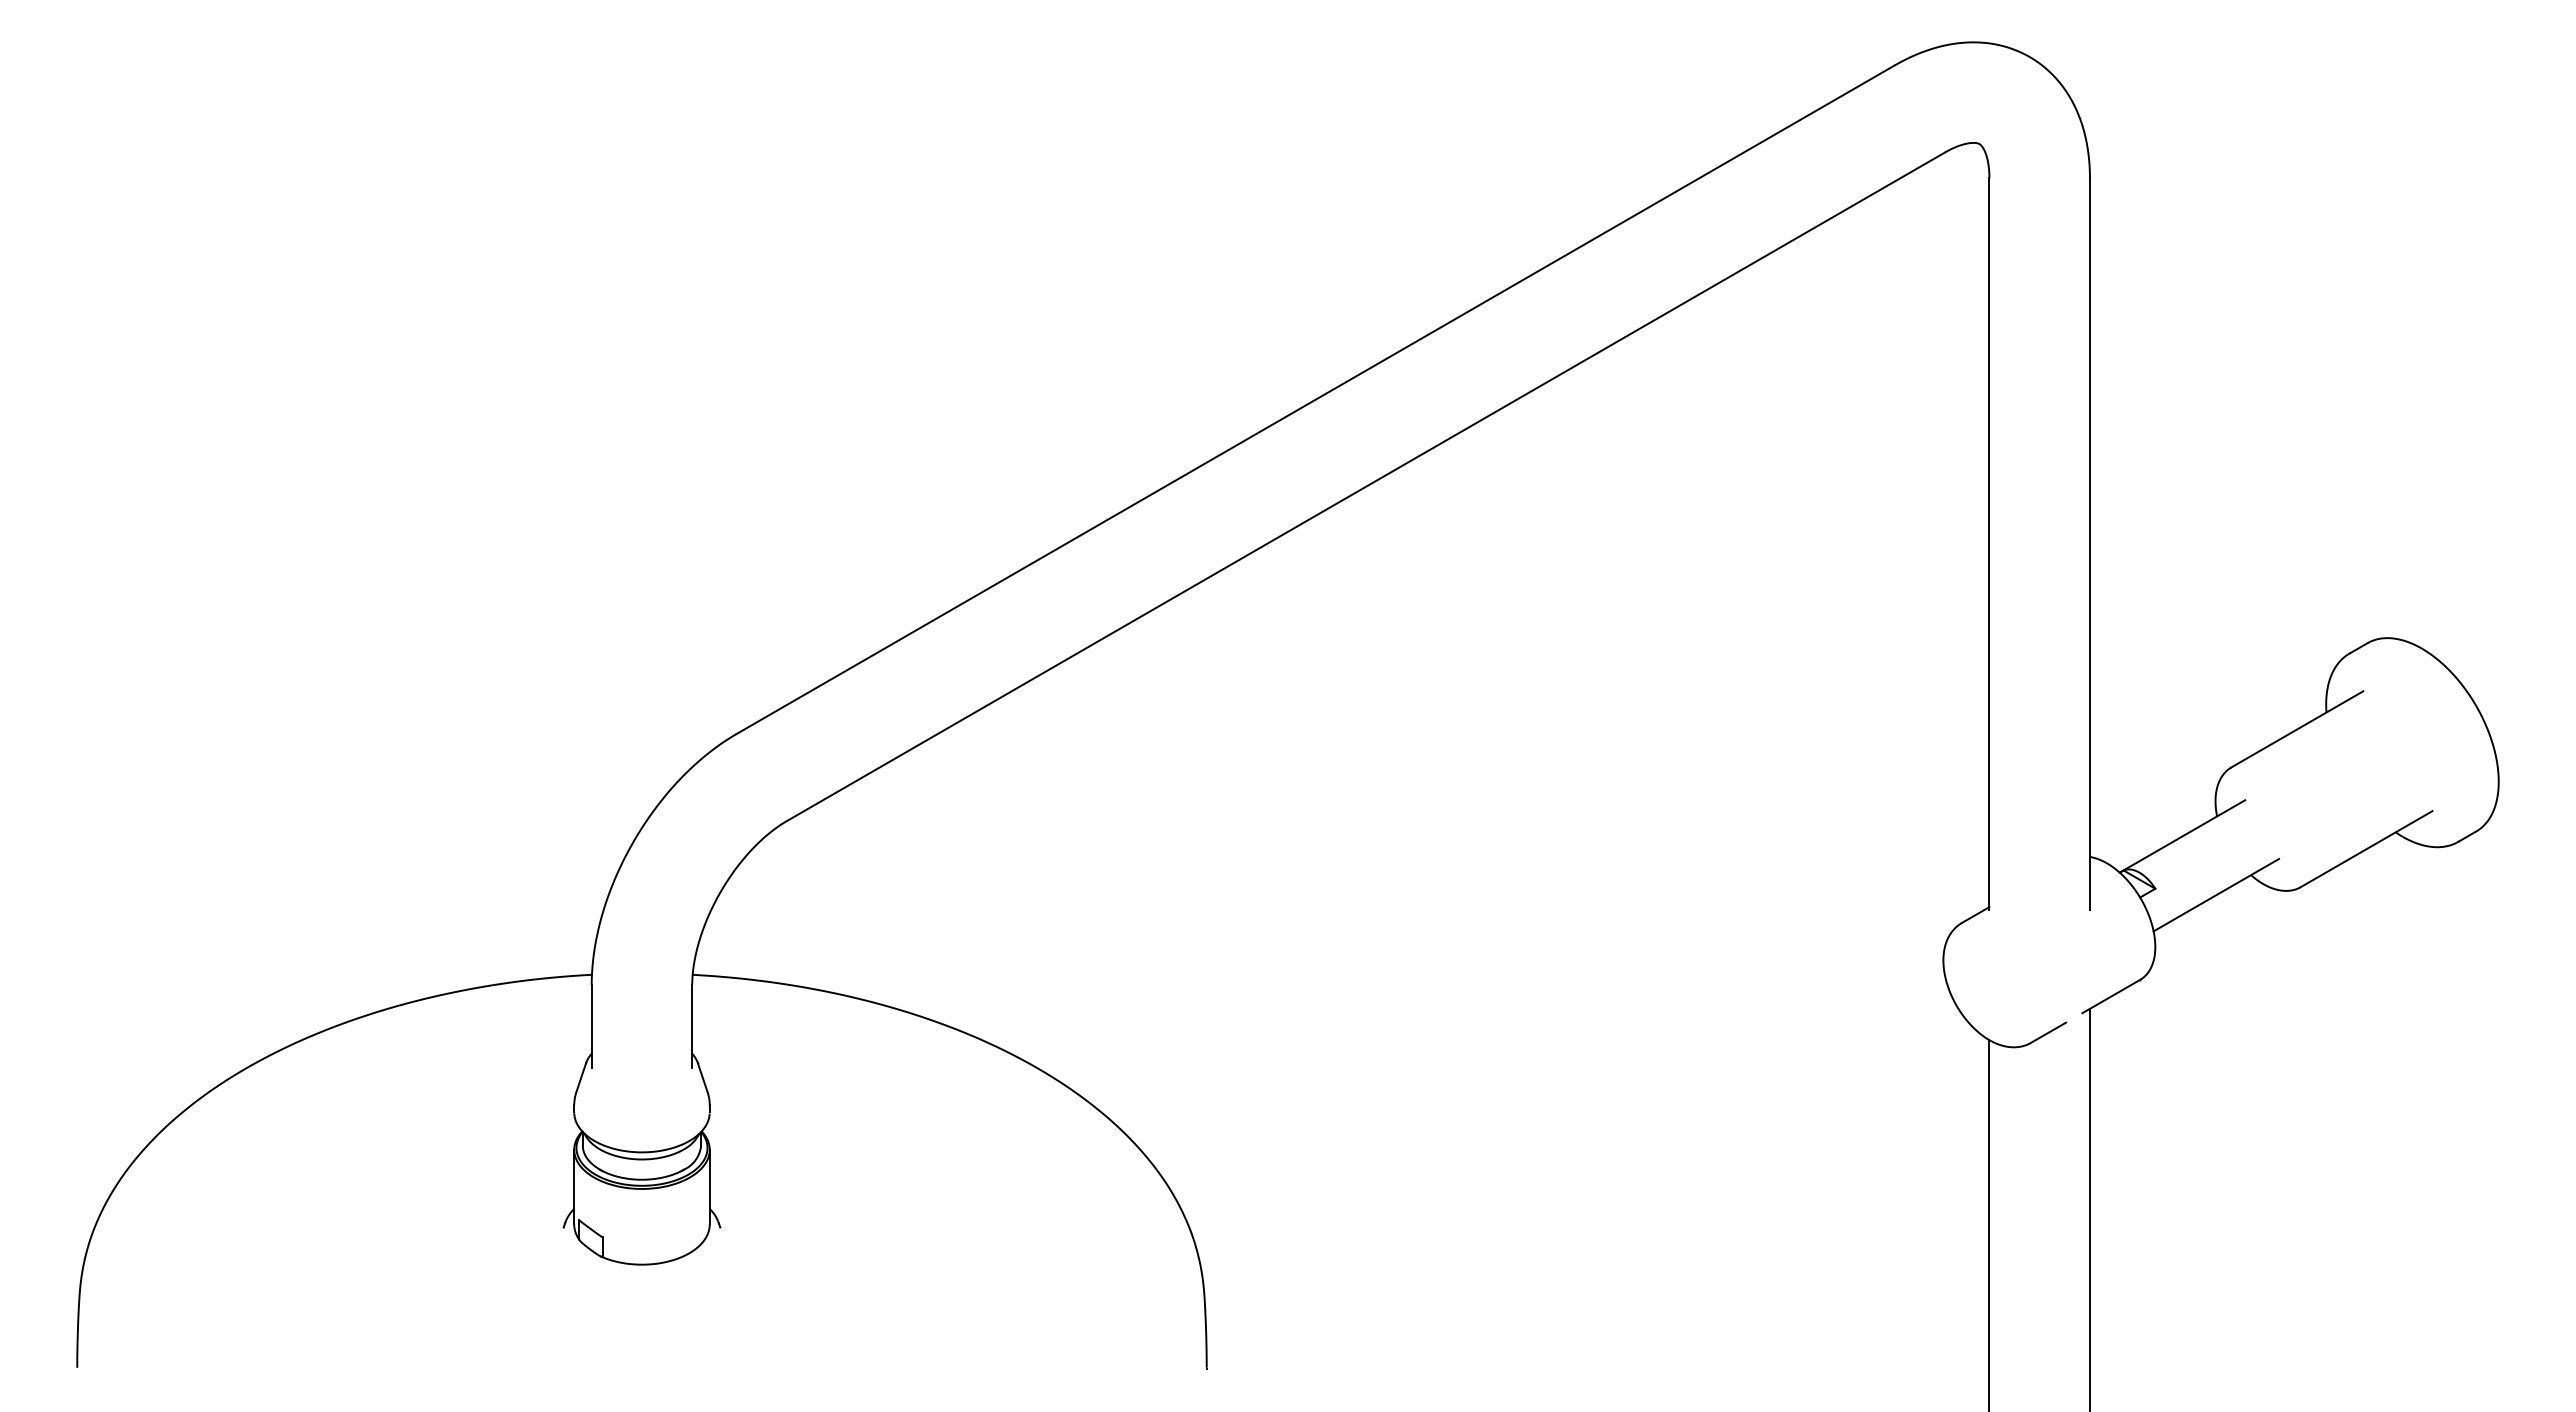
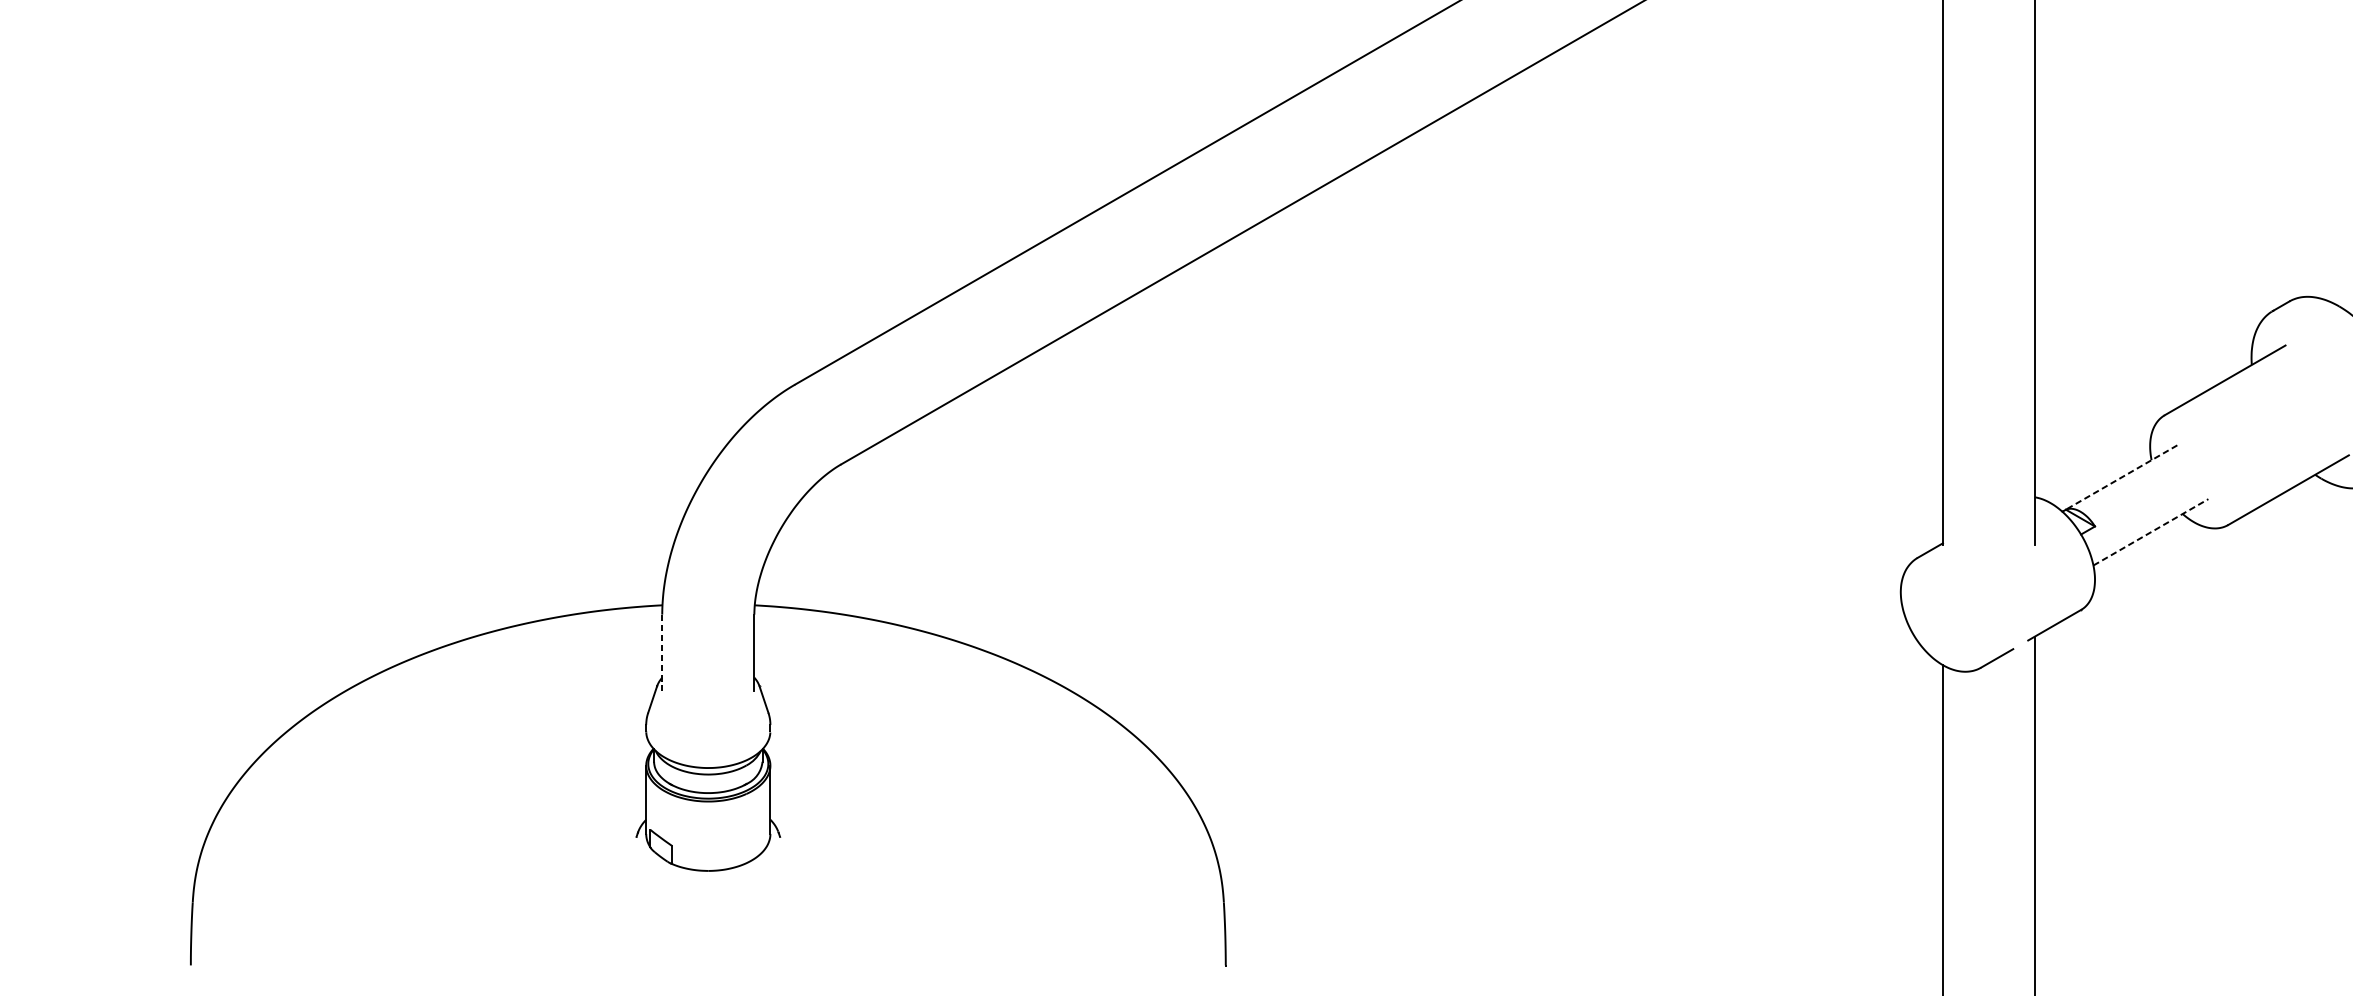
line: (2182, 836) -> (2119, 478), solid -> dashed
line: (2216, 894) -> (2151, 531), solid -> dashed
line: (591, 1026) -> (662, 652), solid -> dashed

